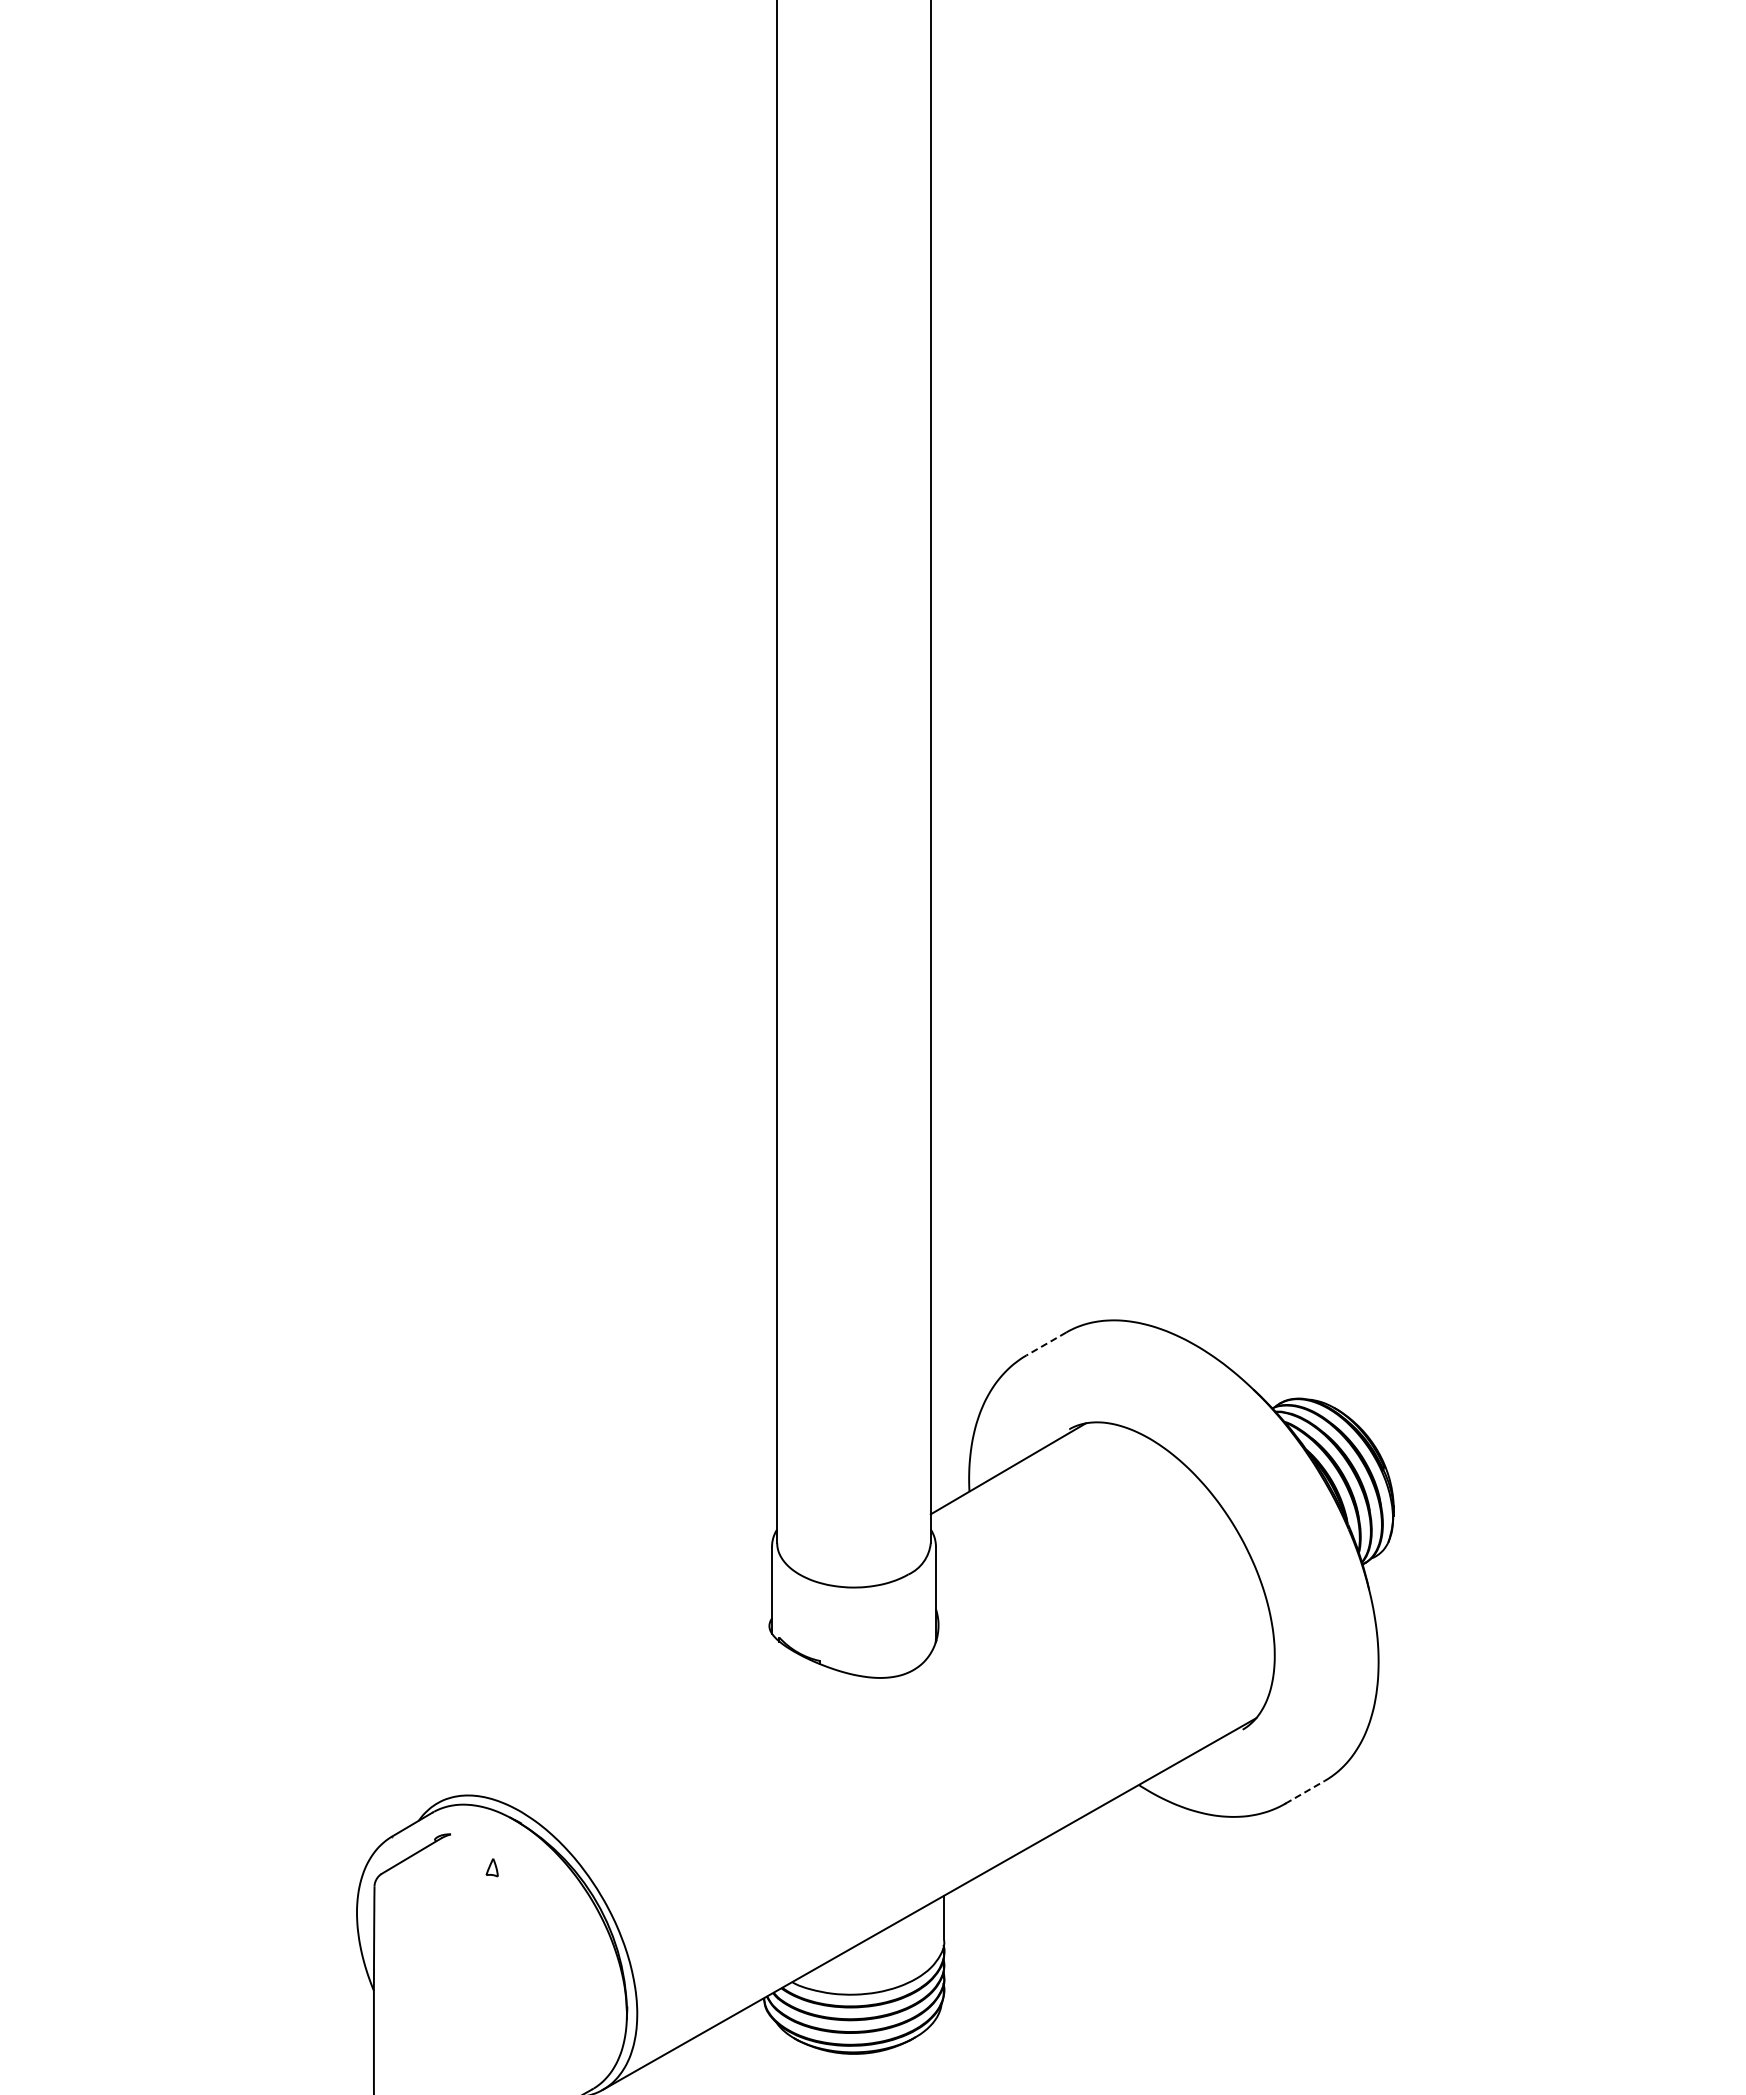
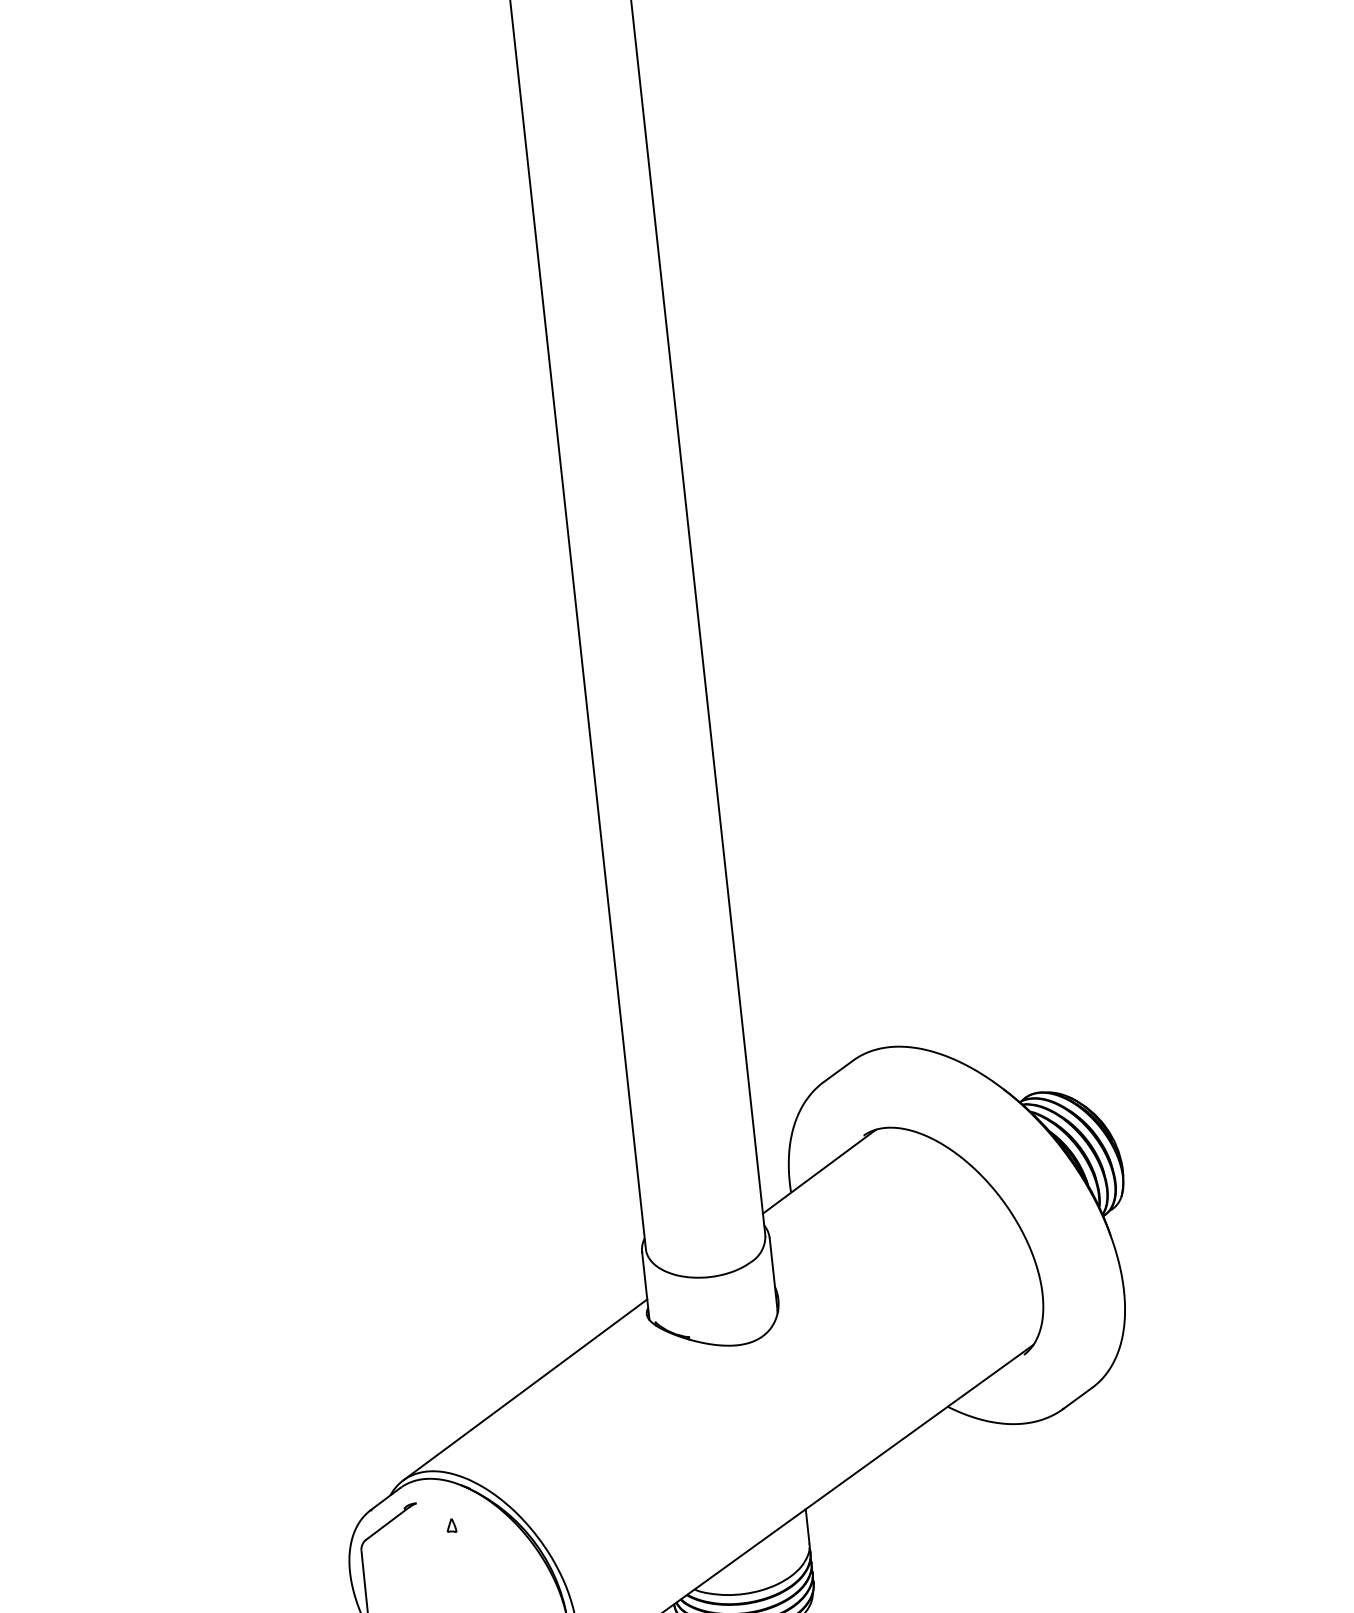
line: (1046, 1343) -> (838, 1070), dashed -> solid
line: (604, 1705) -> (525, 1390), added
line: (1305, 1792) -> (1078, 1398), dashed -> solid

